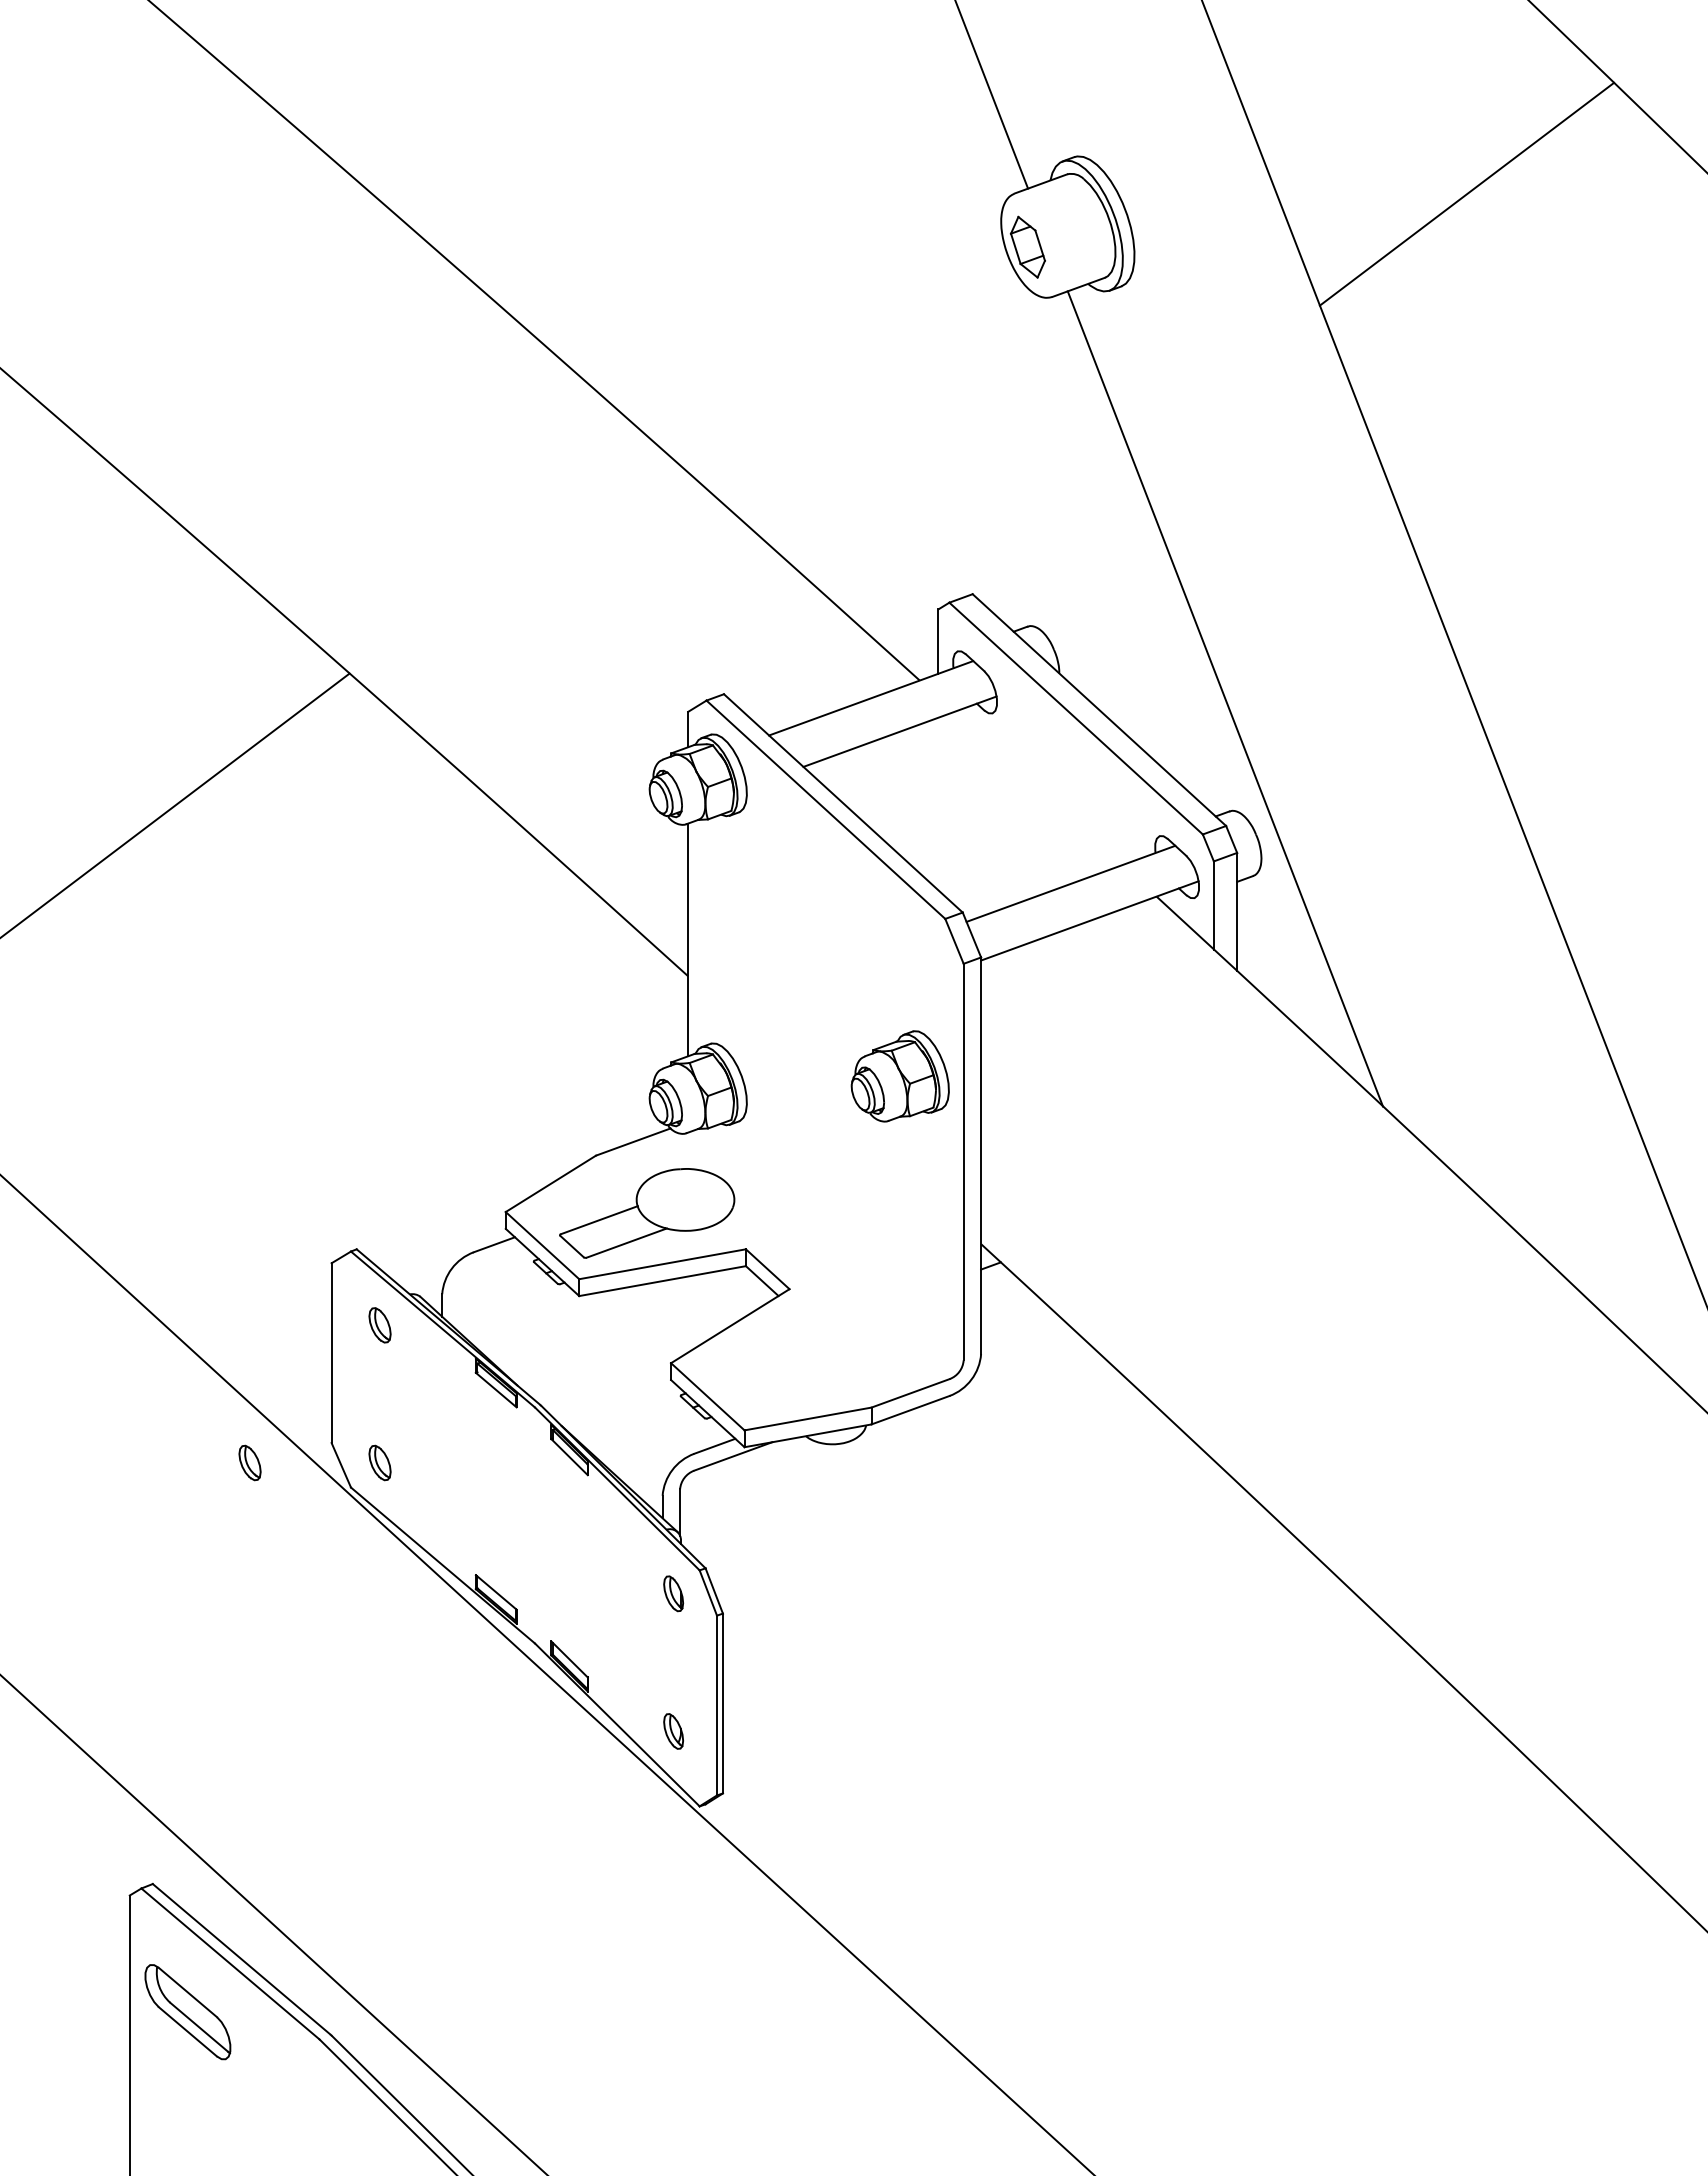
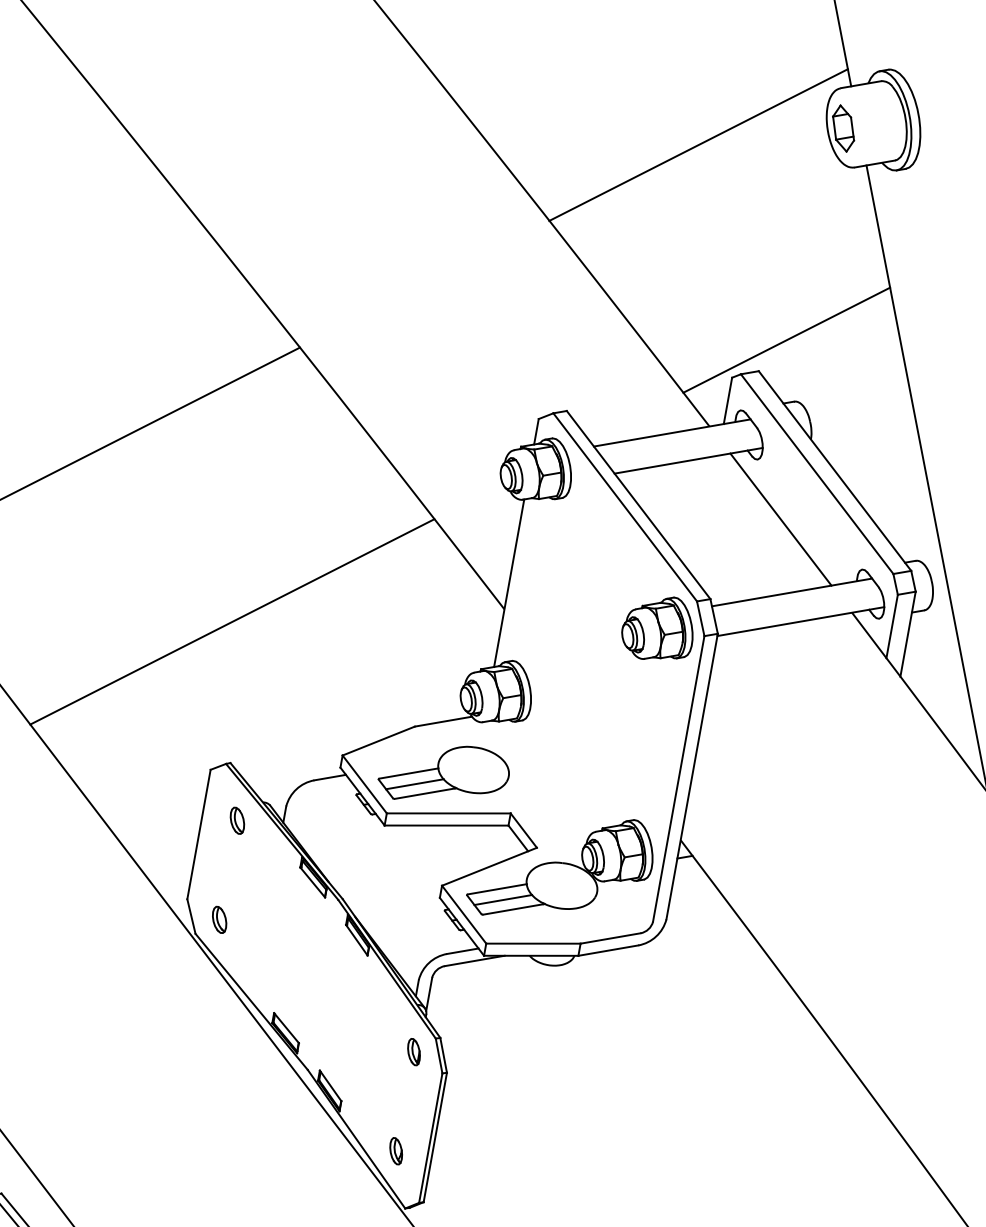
line: (836, 304) -> (698, 144), added
line: (1002, 545) -> (786, 339), added
line: (1038, 788) -> (781, 519), added
line: (325, 1058) -> (232, 621), added
part: (899, 1076) -> (658, 628), moved
line: (609, 1232) -> (414, 783), added
part: (827, 1310) -> (561, 868), added
part: (249, 1462) -> (125, 902), removed

